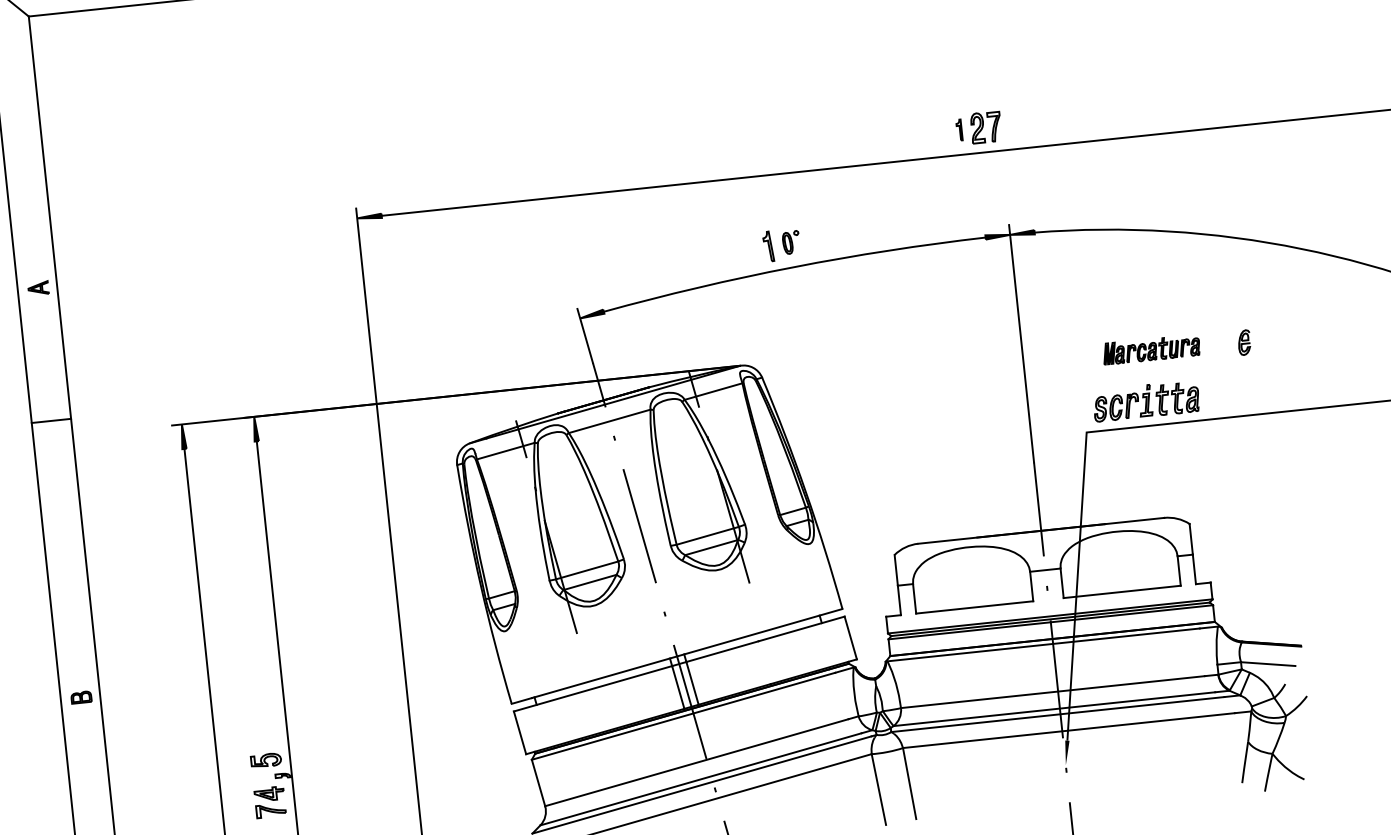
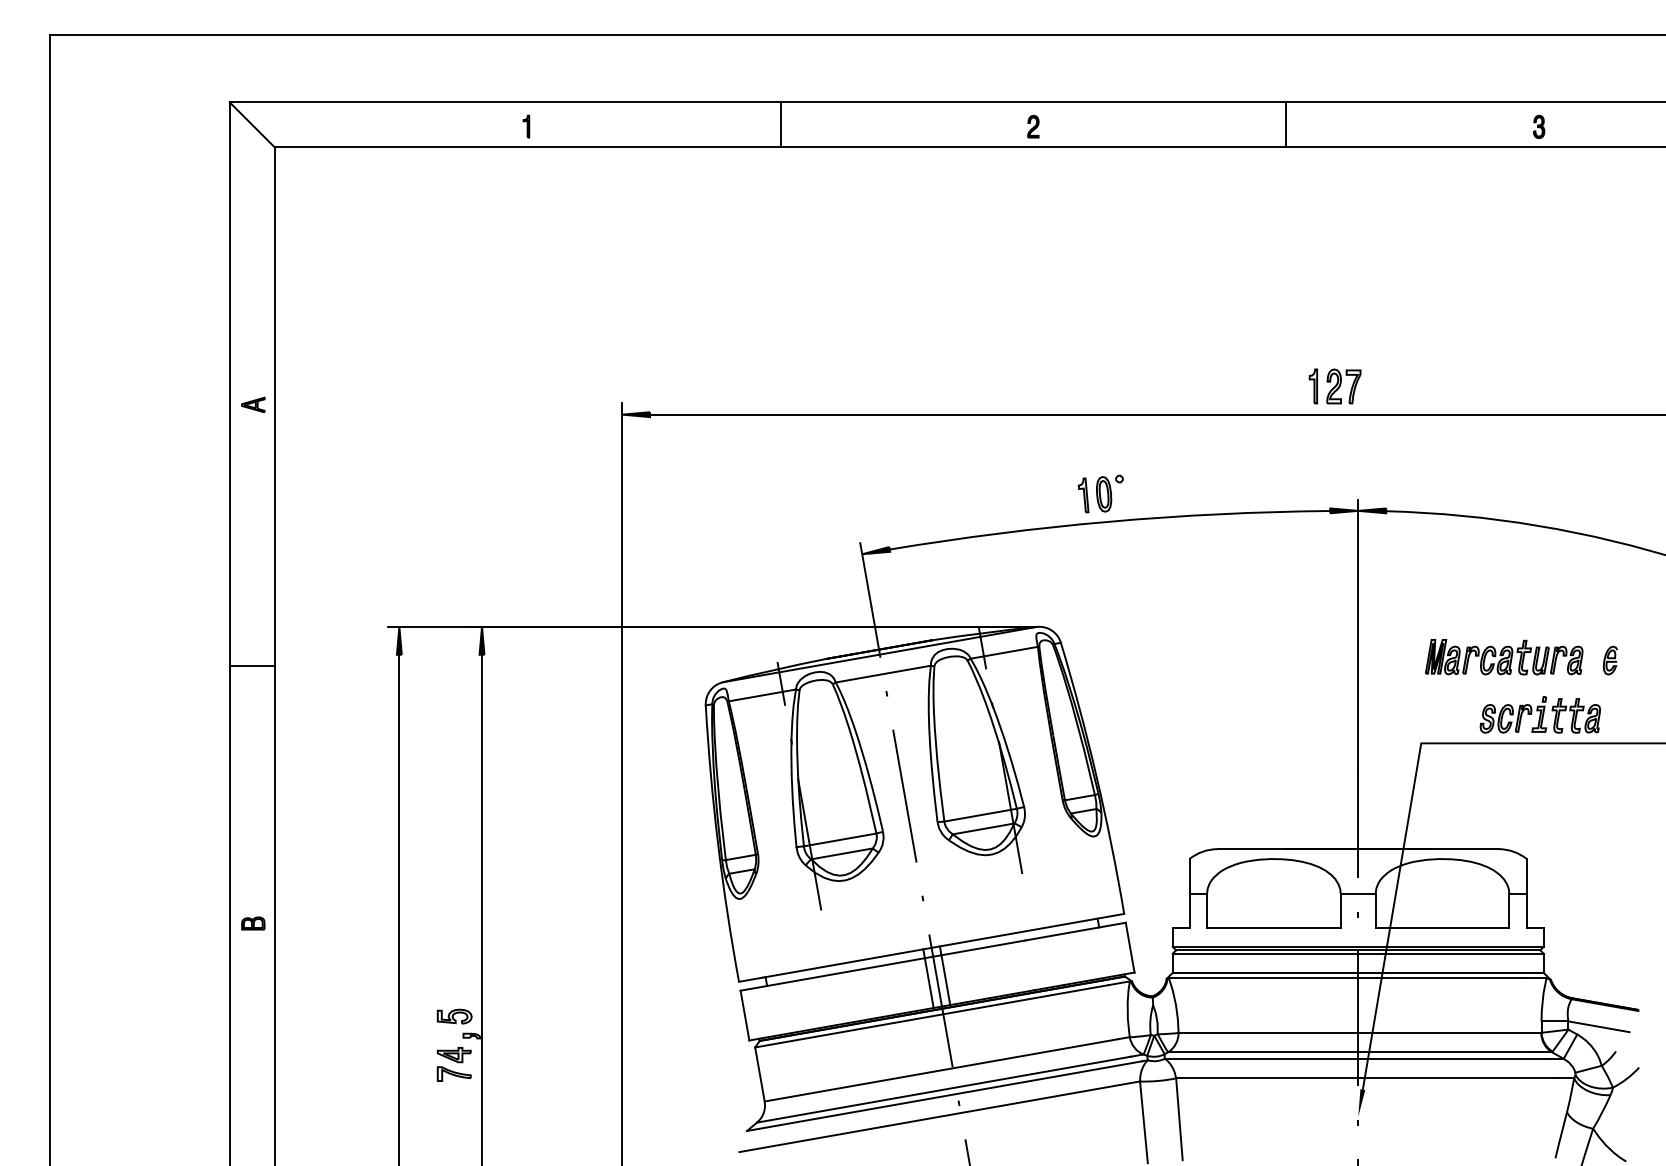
part: (958, 130) -> (1312, 386), size x1.43
part: (790, 242) -> (1109, 493), size x1.43
part: (38, 288) -> (253, 404), moved
part: (1151, 349) -> (1504, 657), size x1.43
part: (1145, 400) -> (1539, 714), moved
line: (50, 421) -> (251, 666), moved

